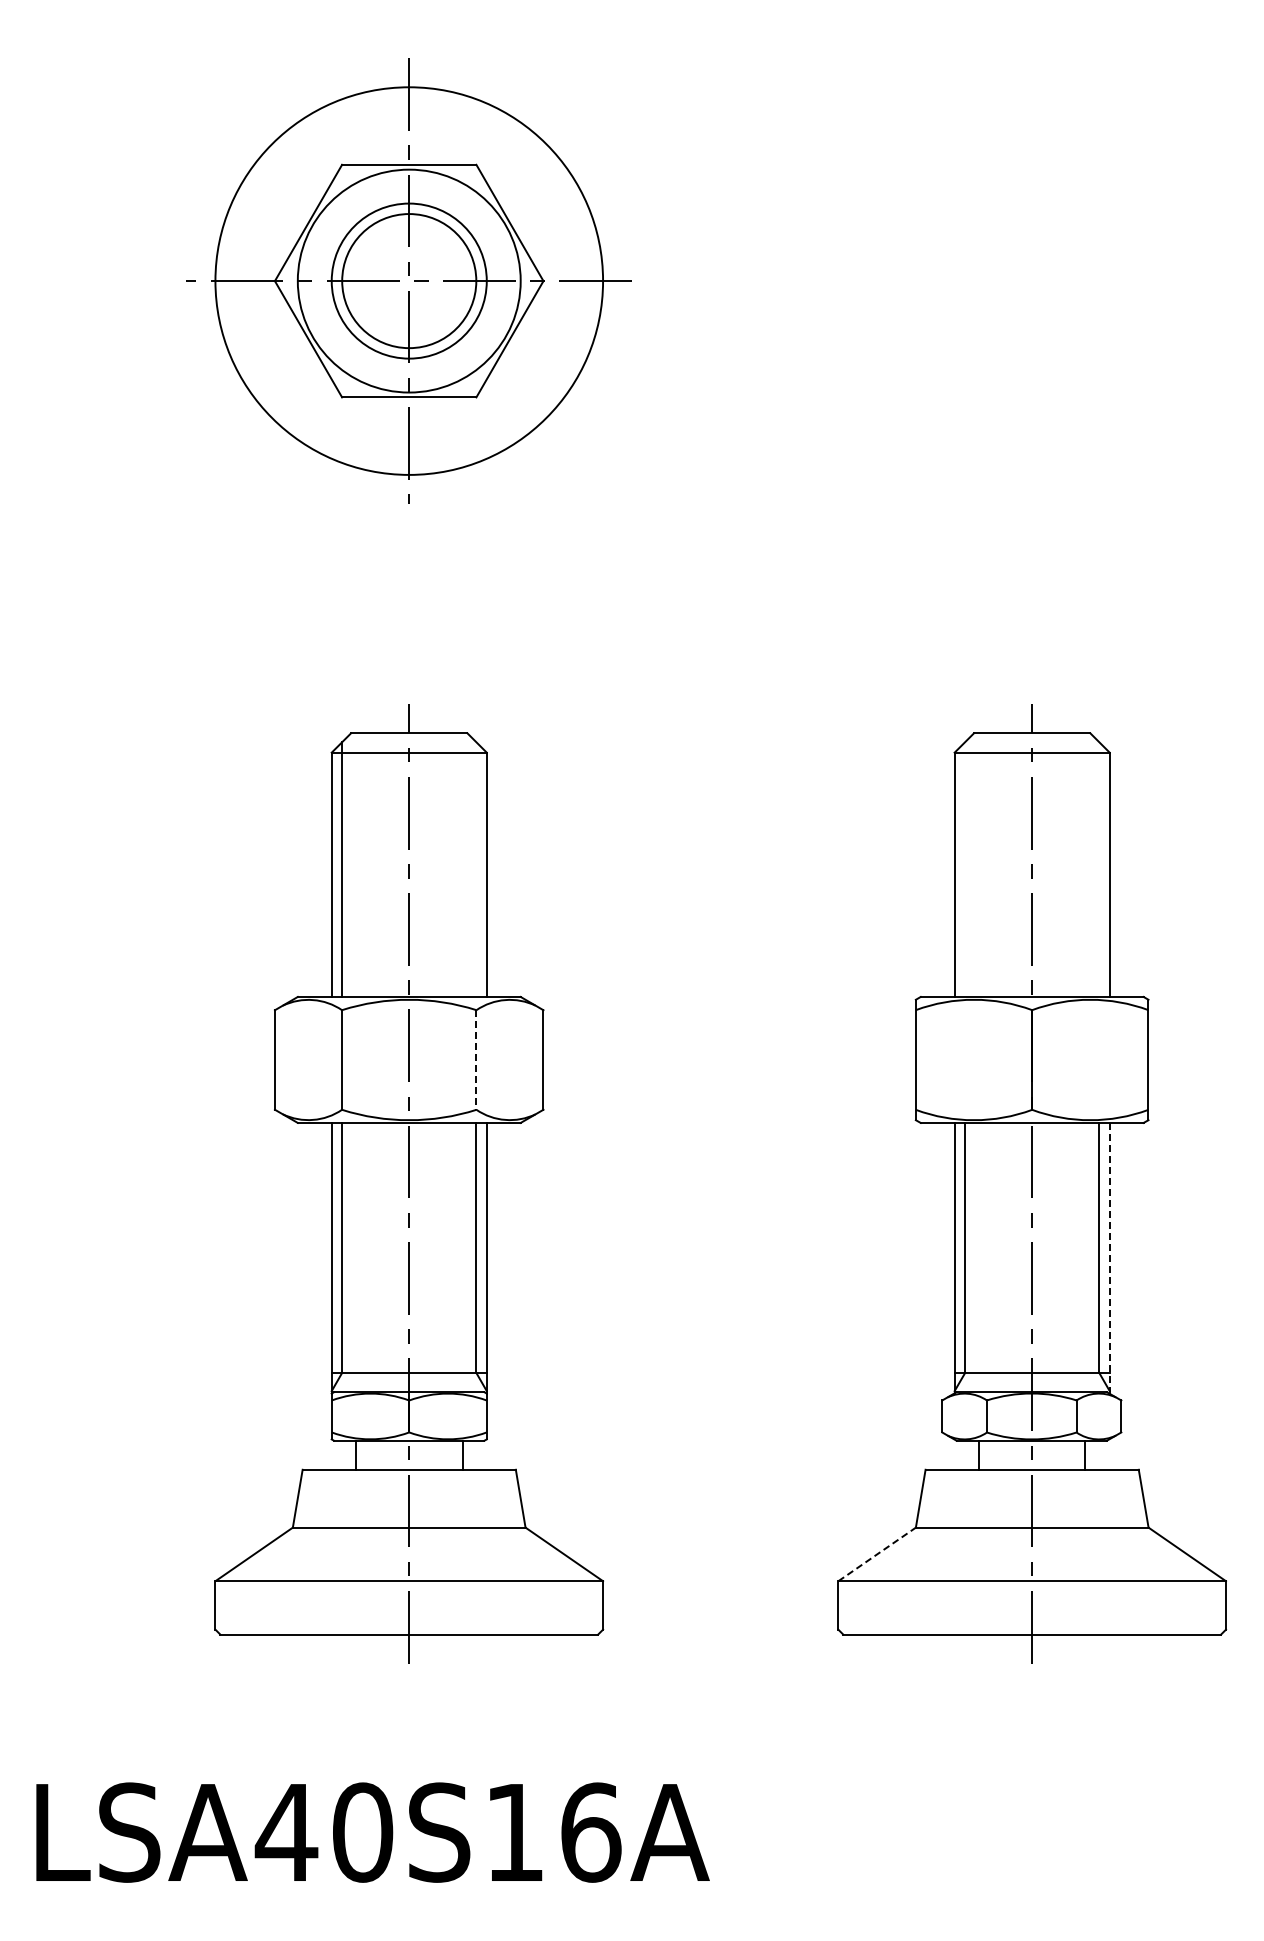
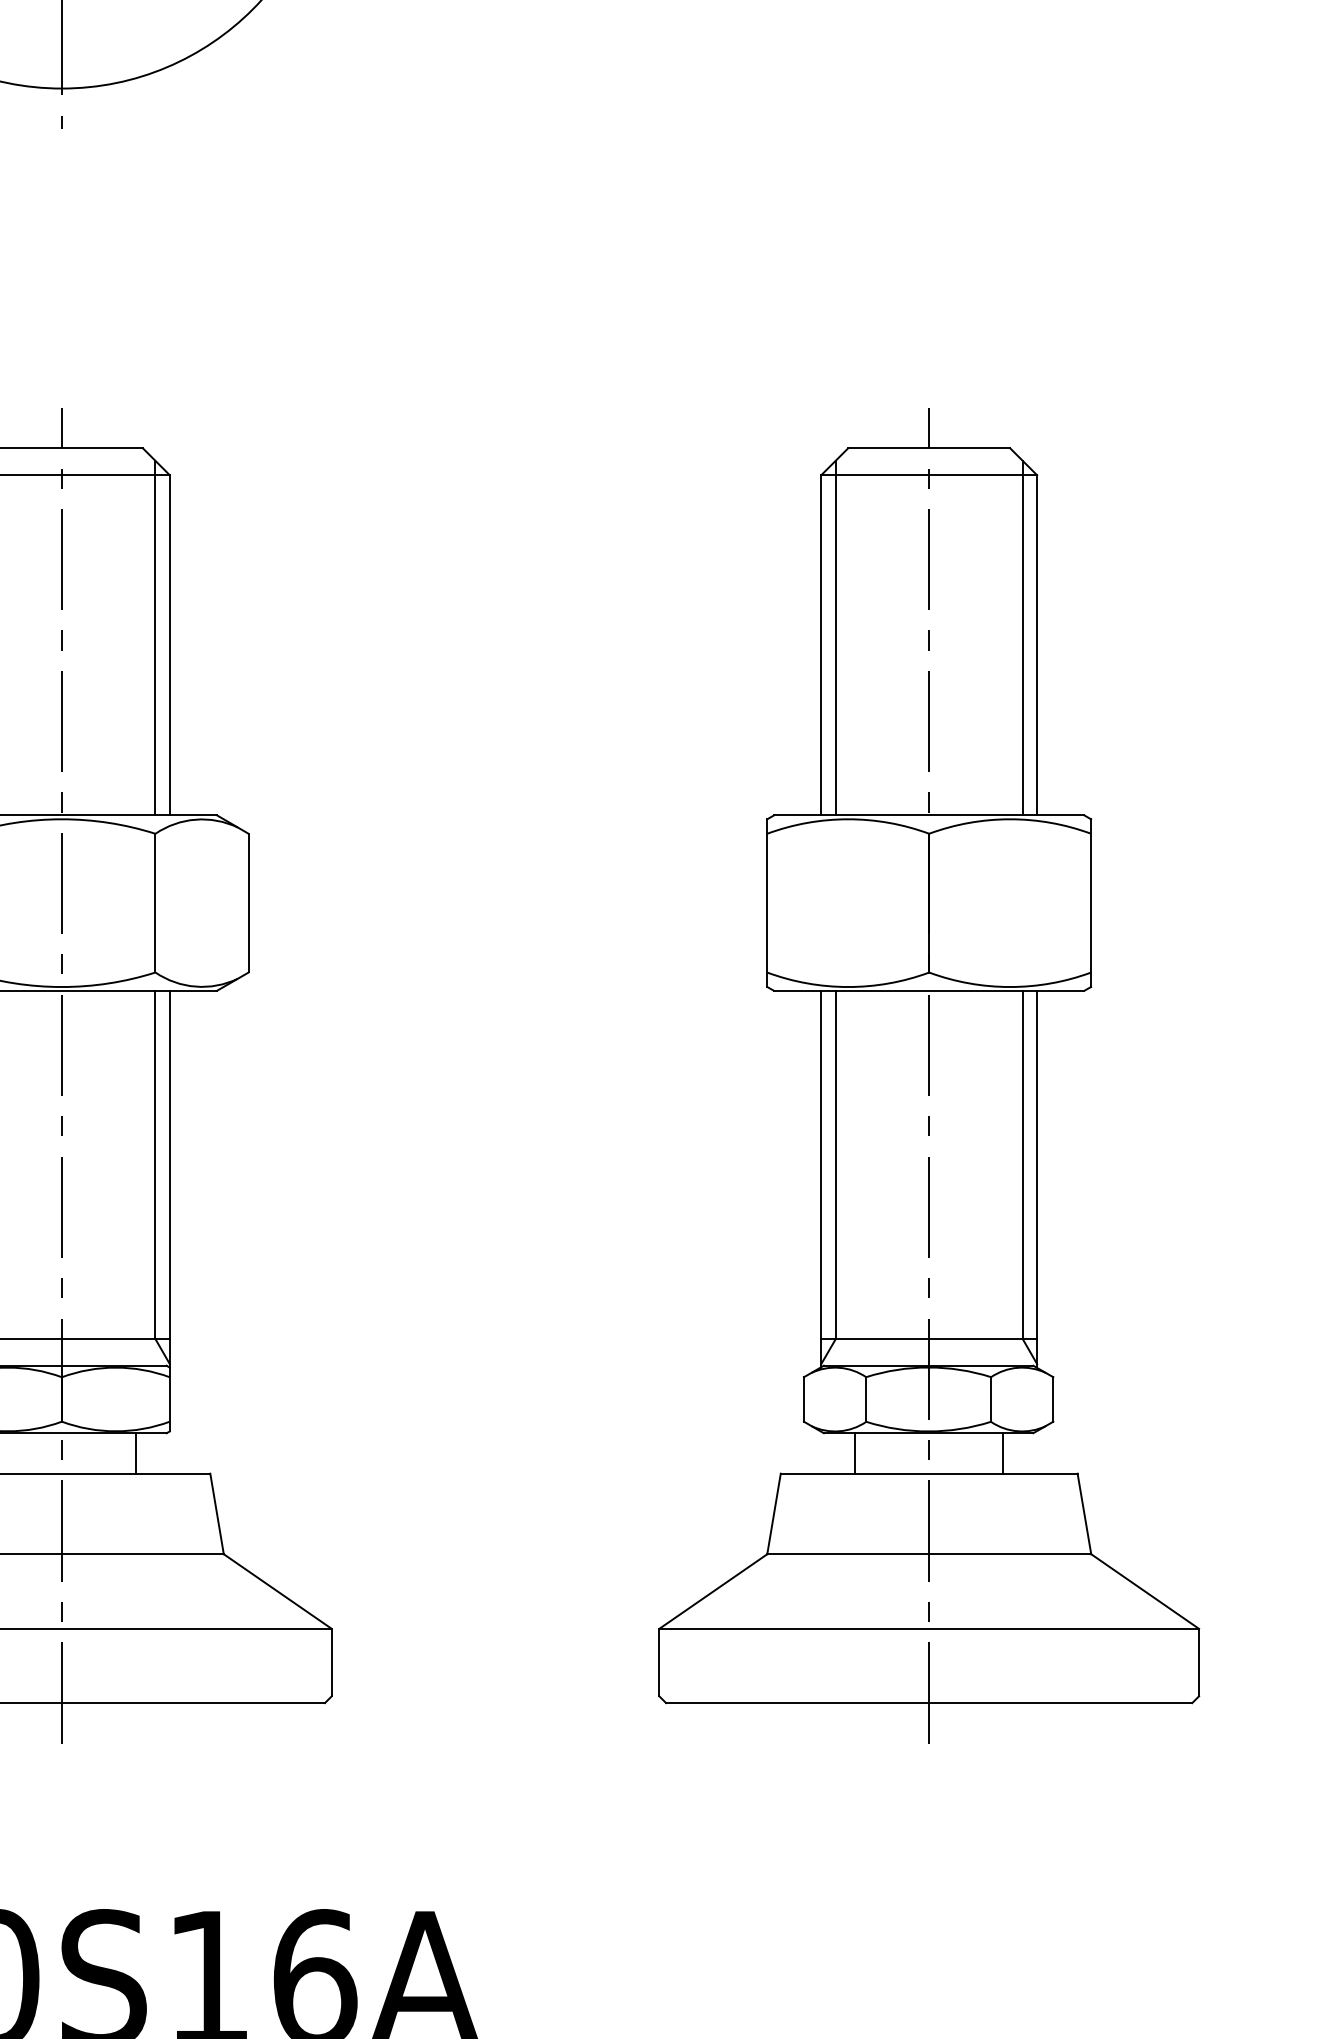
line: (476, 869) -> (155, 637), added
line: (965, 869) -> (836, 637), added
line: (1099, 869) -> (1022, 637), added
line: (476, 1060) -> (155, 903), dashed -> solid
line: (1109, 1257) -> (1036, 1178), dashed -> solid
line: (877, 1554) -> (713, 1591), dashed -> solid

